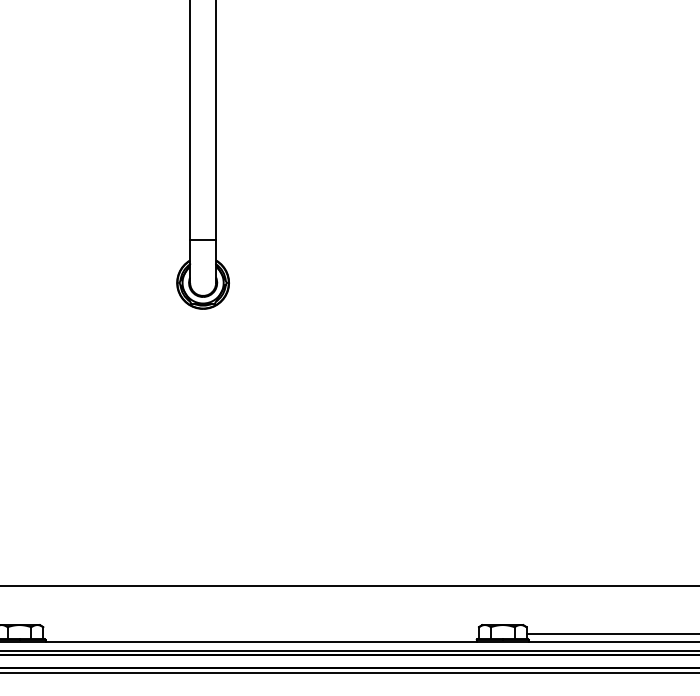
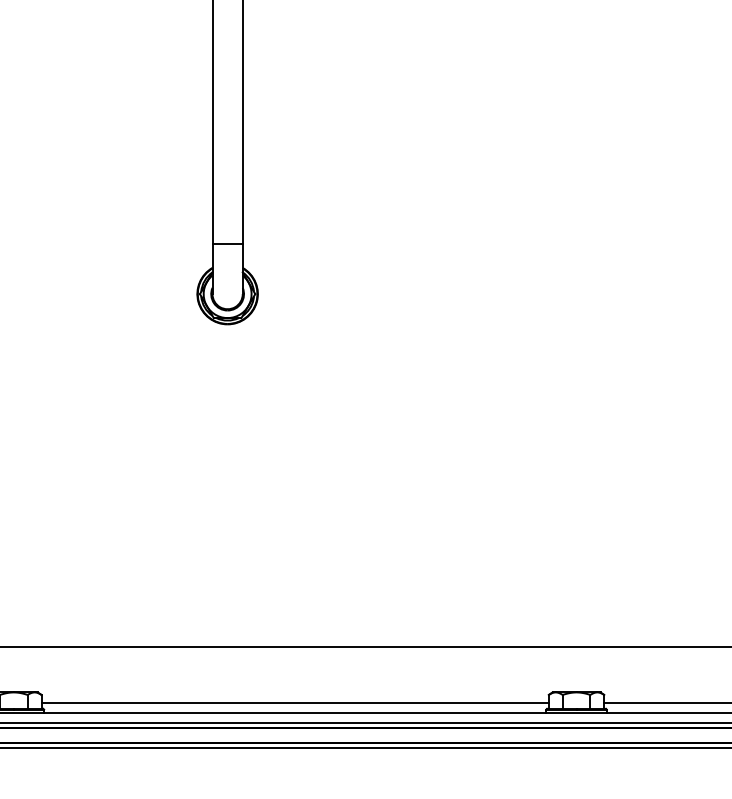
line: (260, 633) -> (294, 702), added

